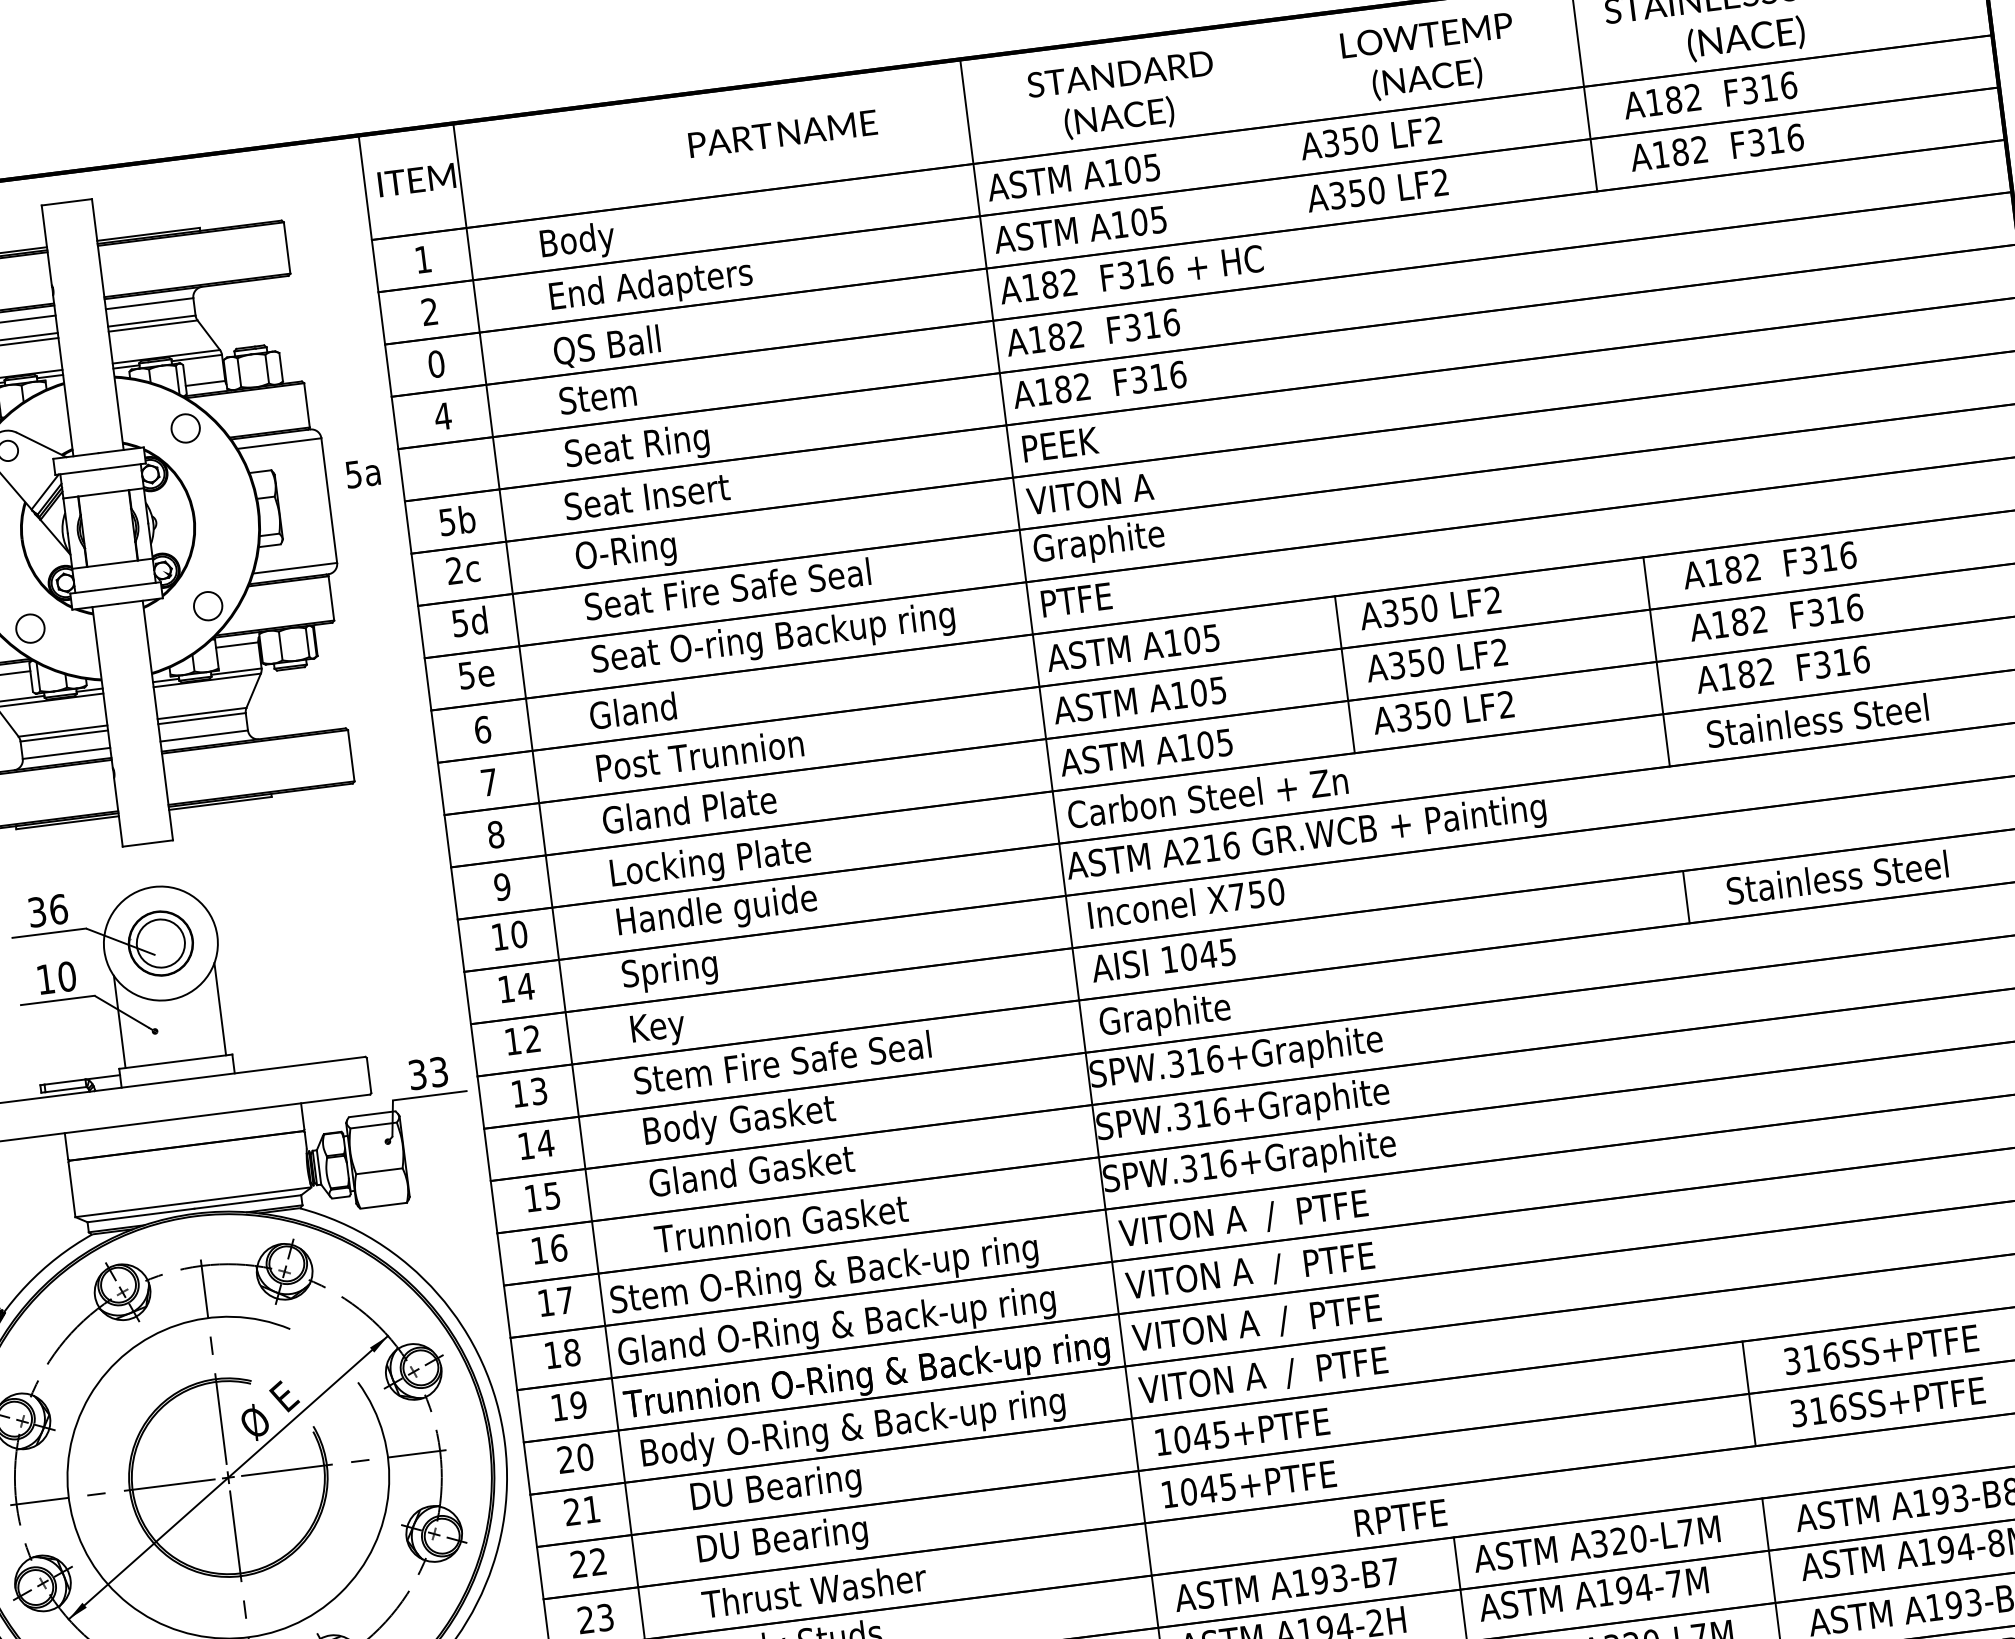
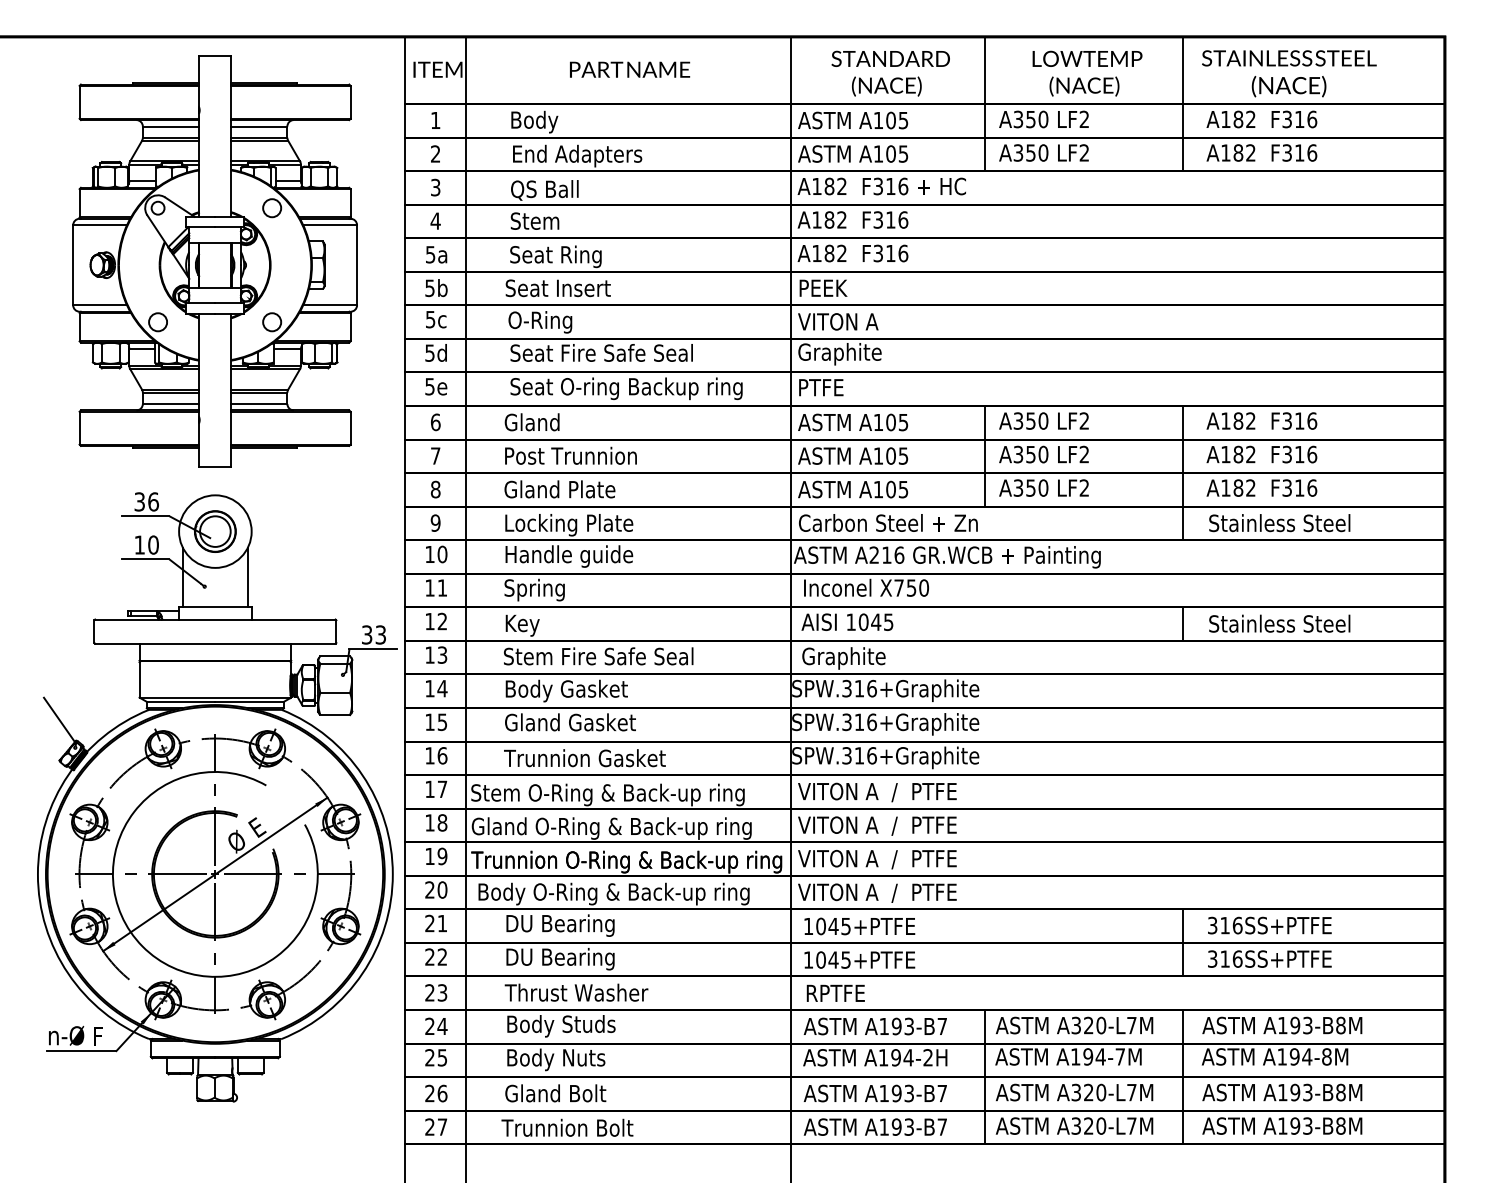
line: (1274, 125) -> (984, 103), added
text: (783, 133) -> (630, 69), moved
text: (436, 364) -> (435, 187), 0 -> 3
text: (362, 473) -> (436, 254), moved
text: (454, 570) -> (430, 319), 2c -> 5c
text: (525, 985) -> (442, 587), 14 -> 11
text: (1400, 1516) -> (835, 992), moved

